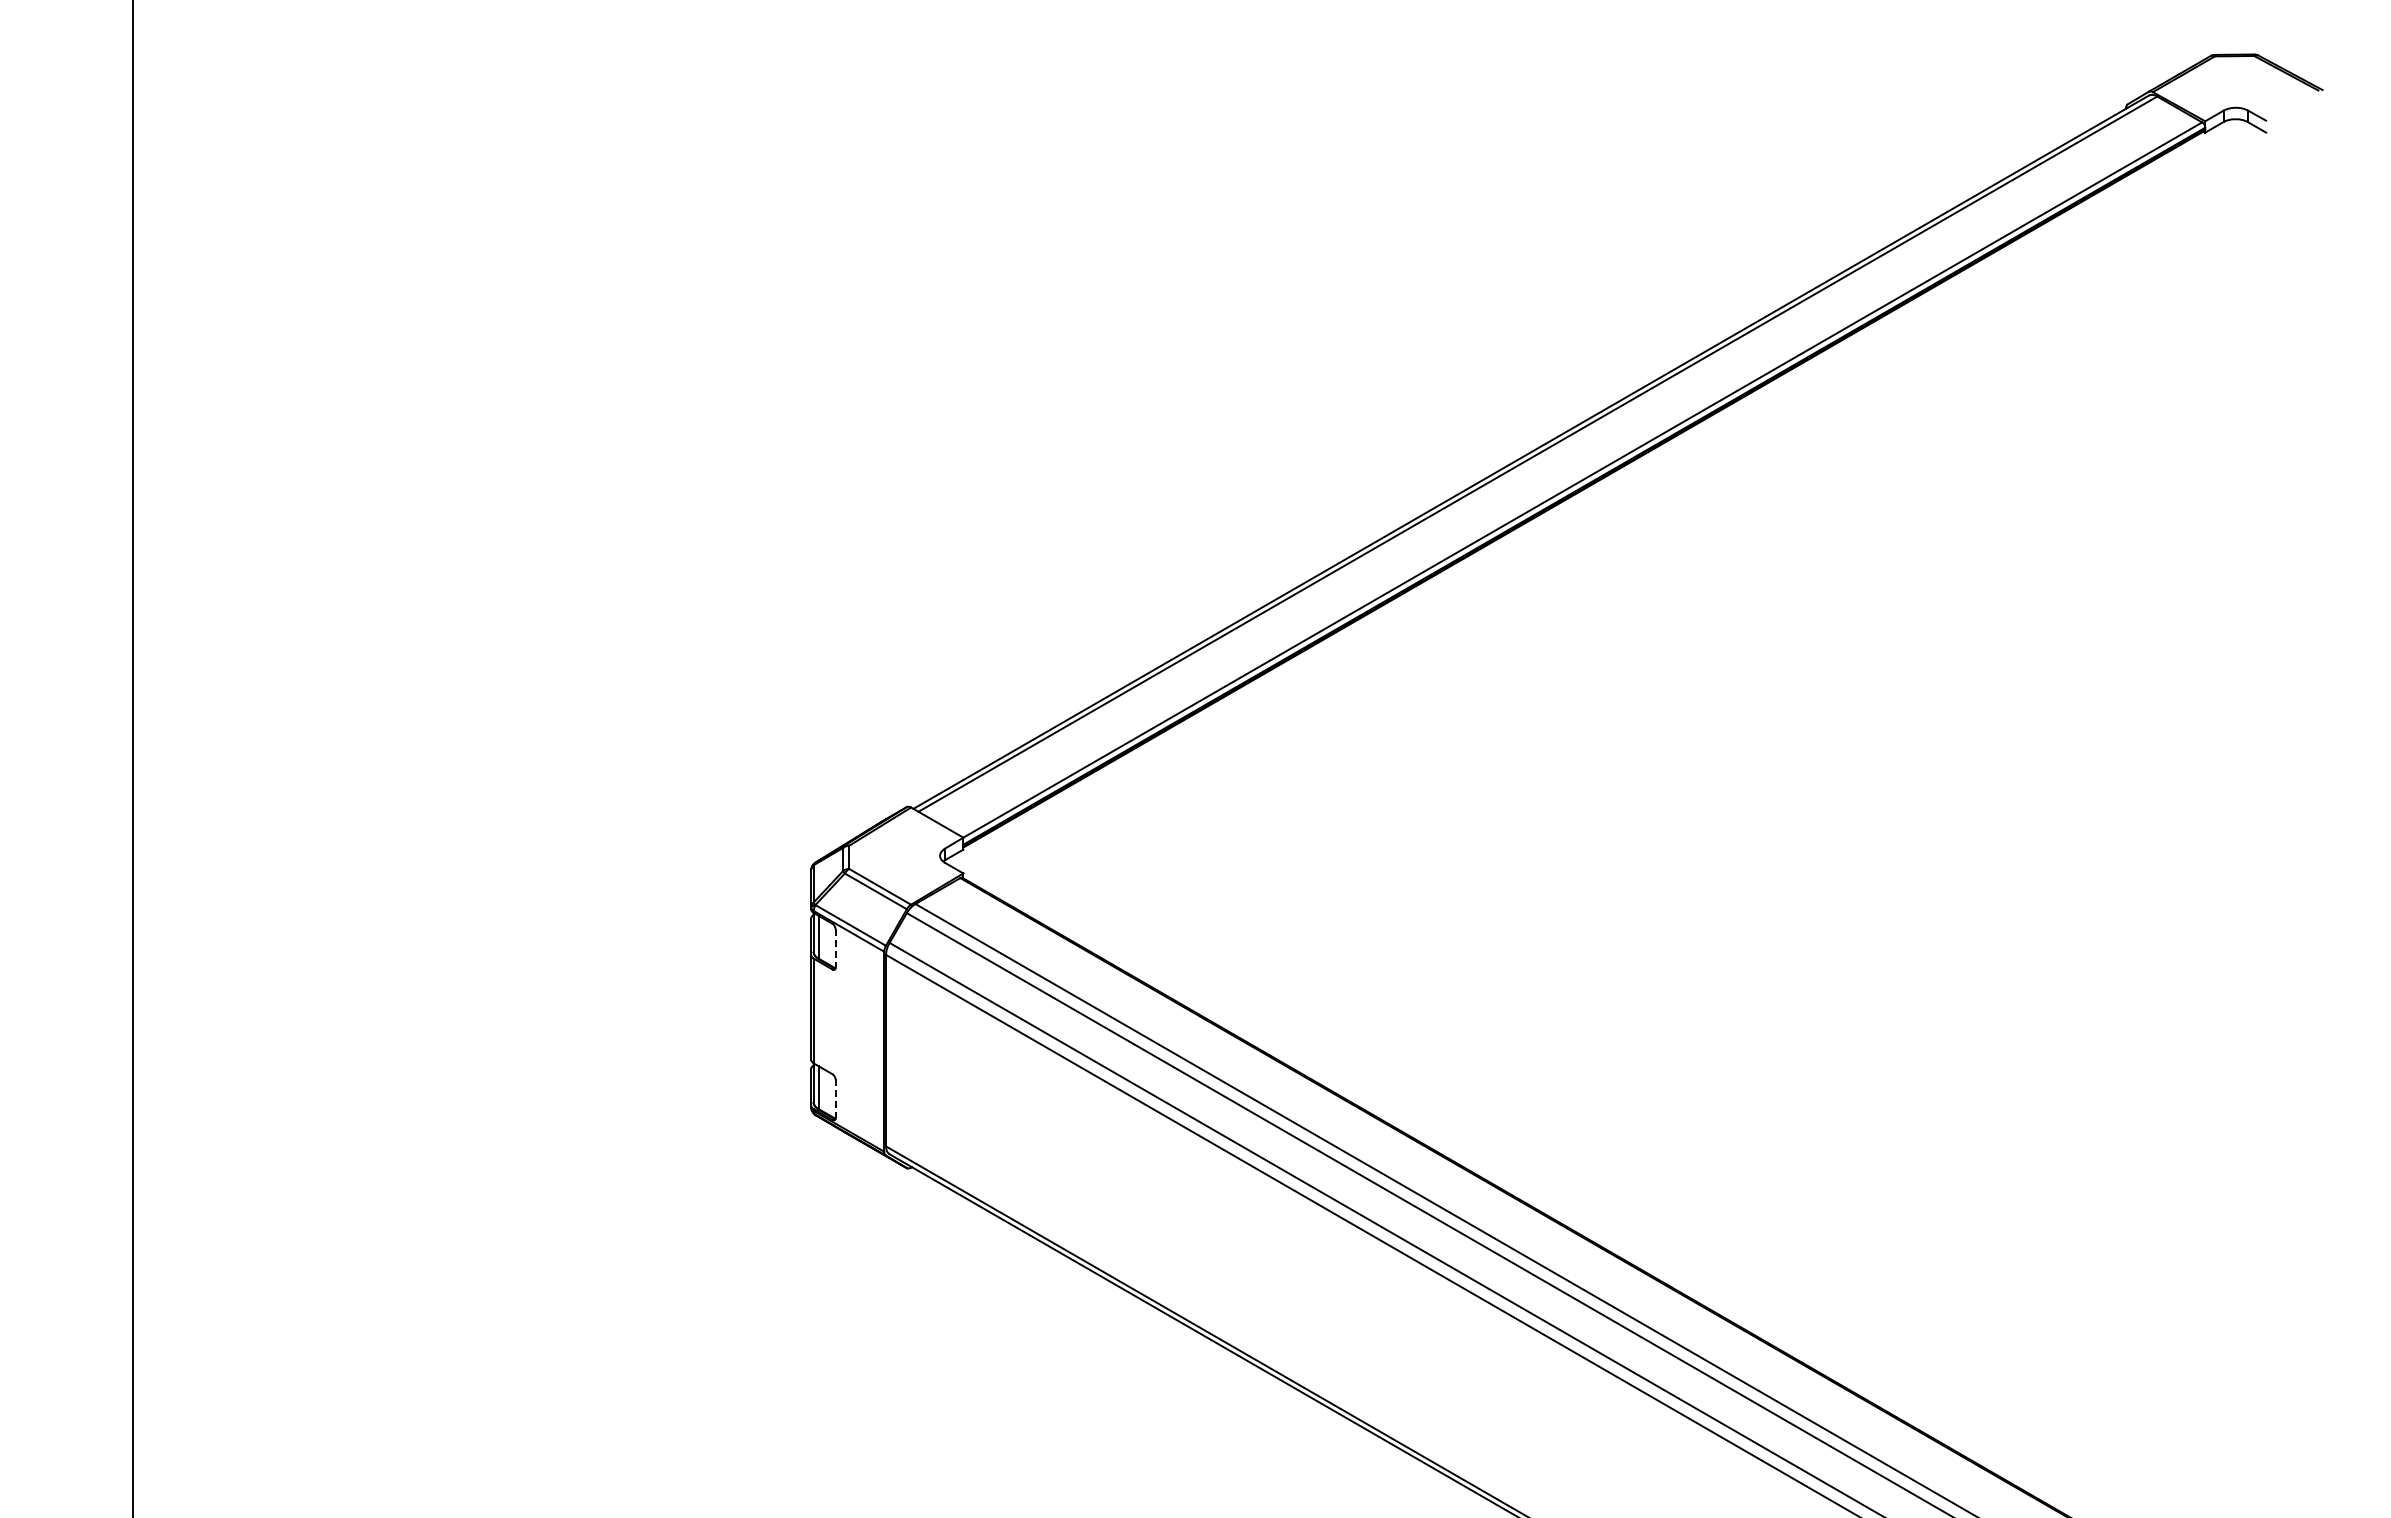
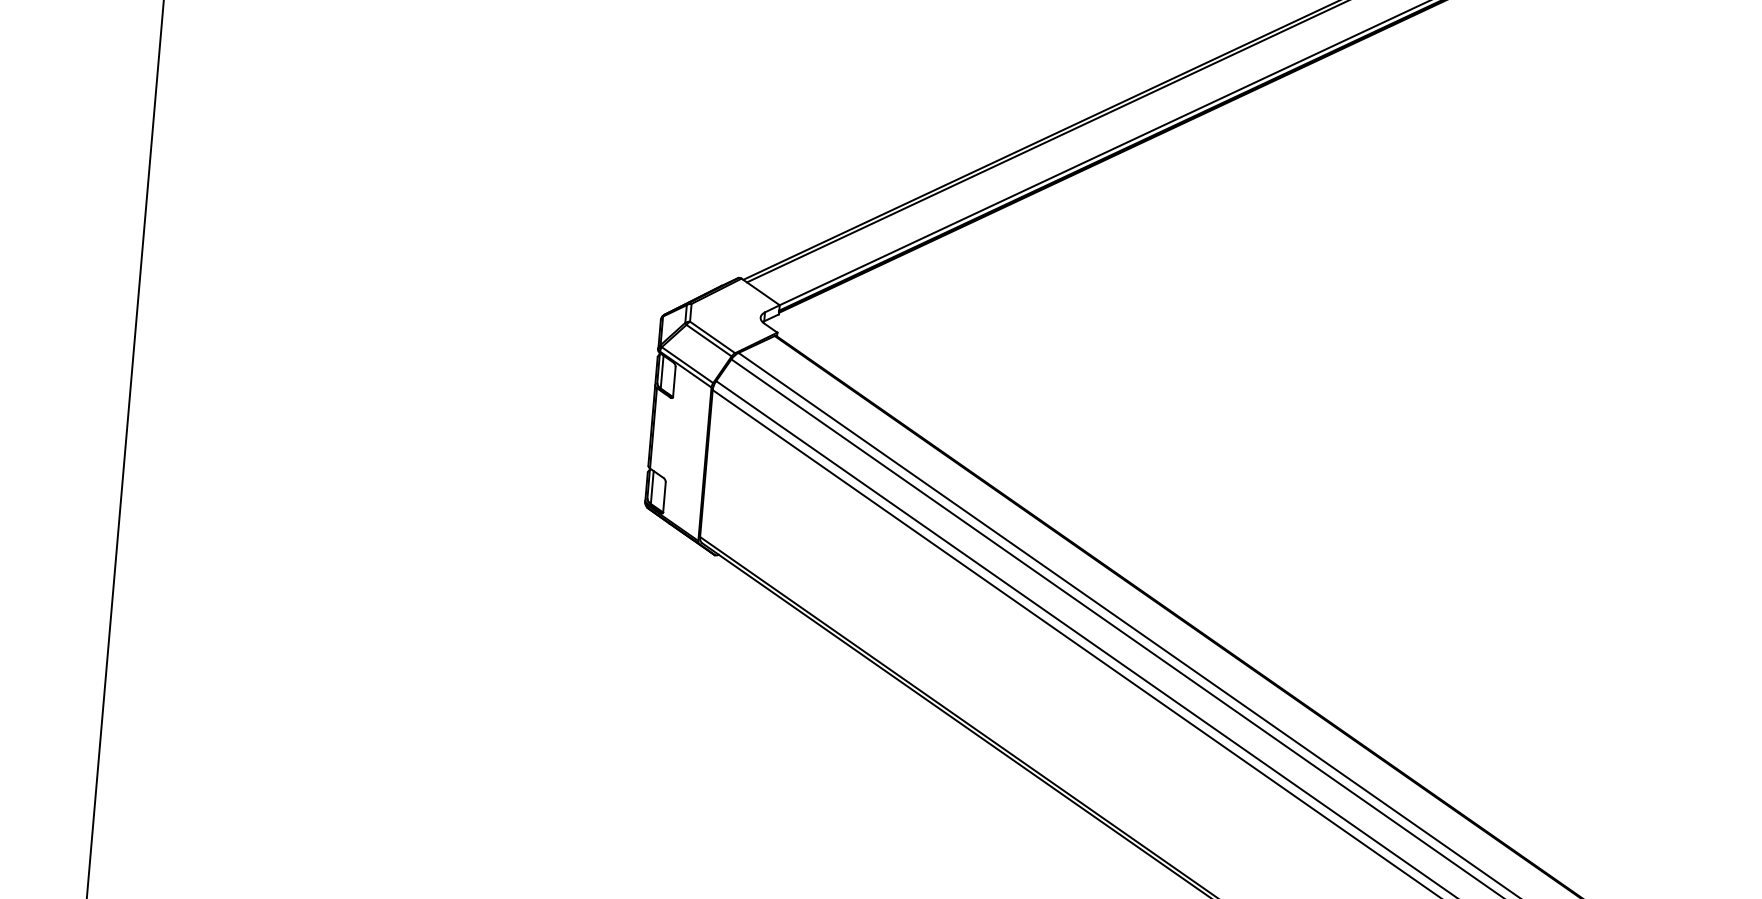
line: (835, 948) -> (674, 381), dashed -> solid
line: (835, 1099) -> (664, 497), dashed -> solid

